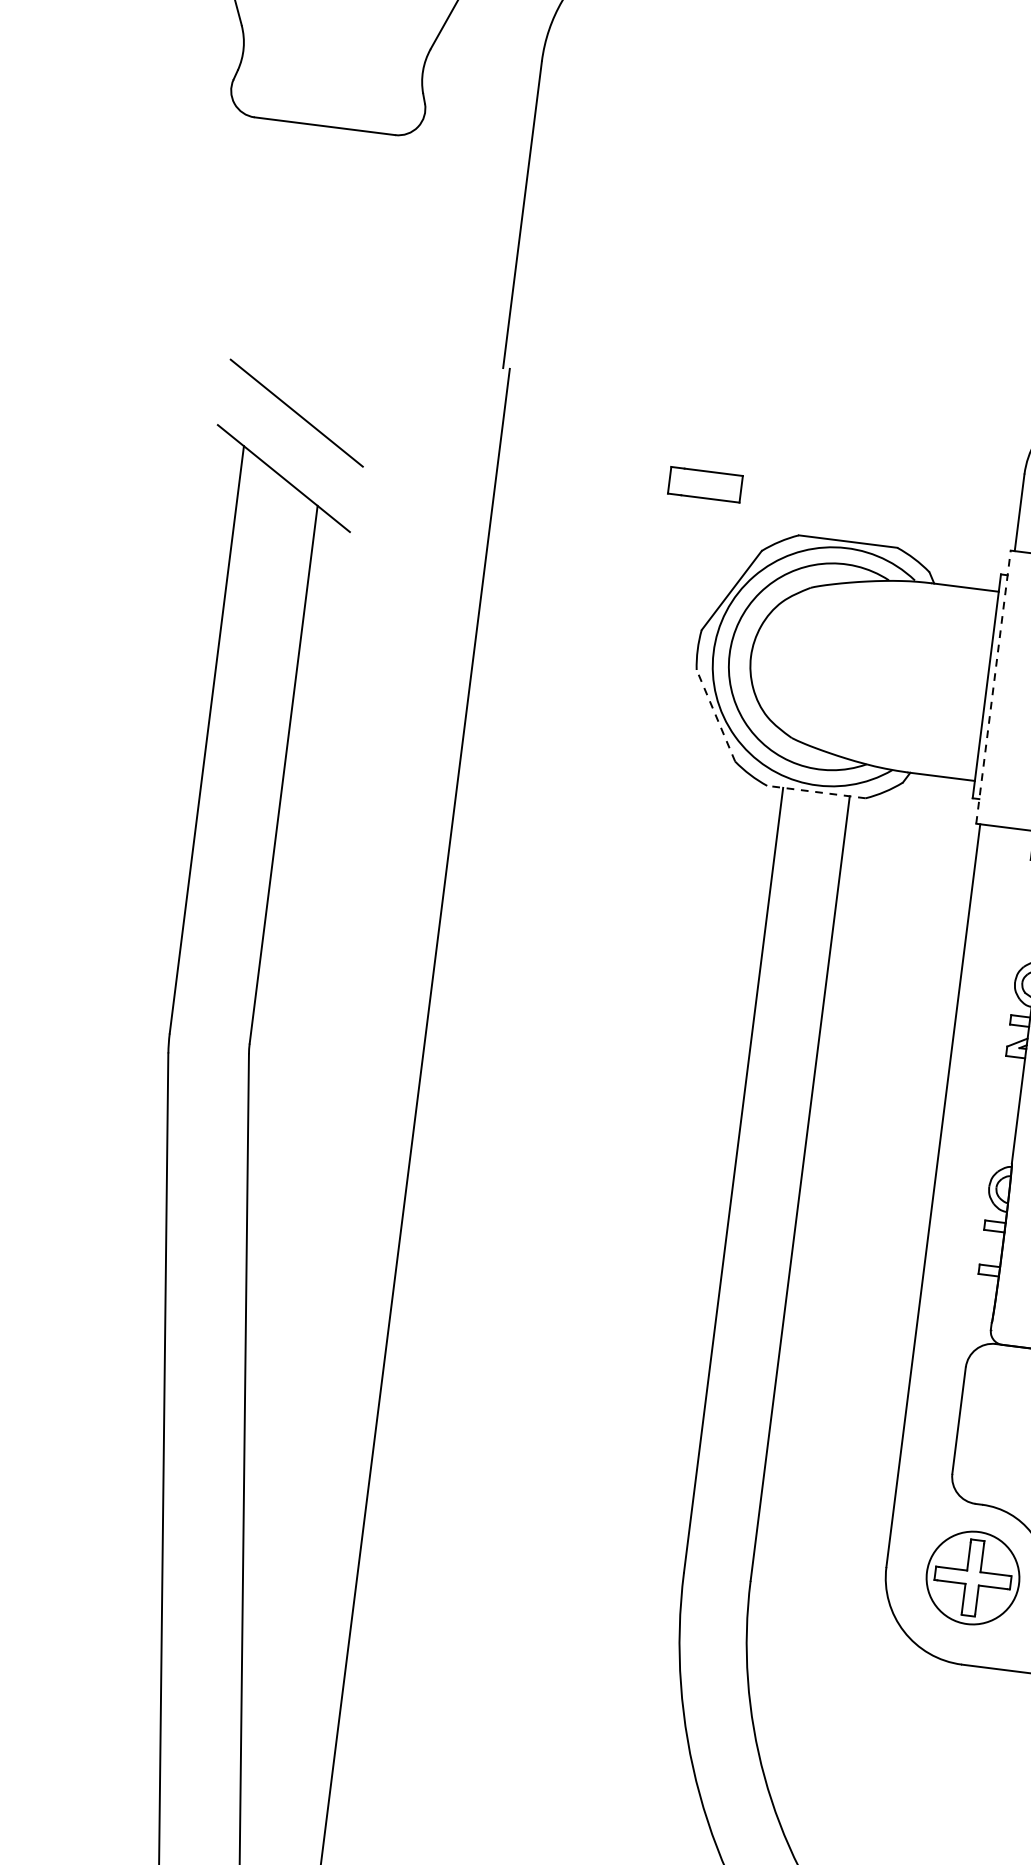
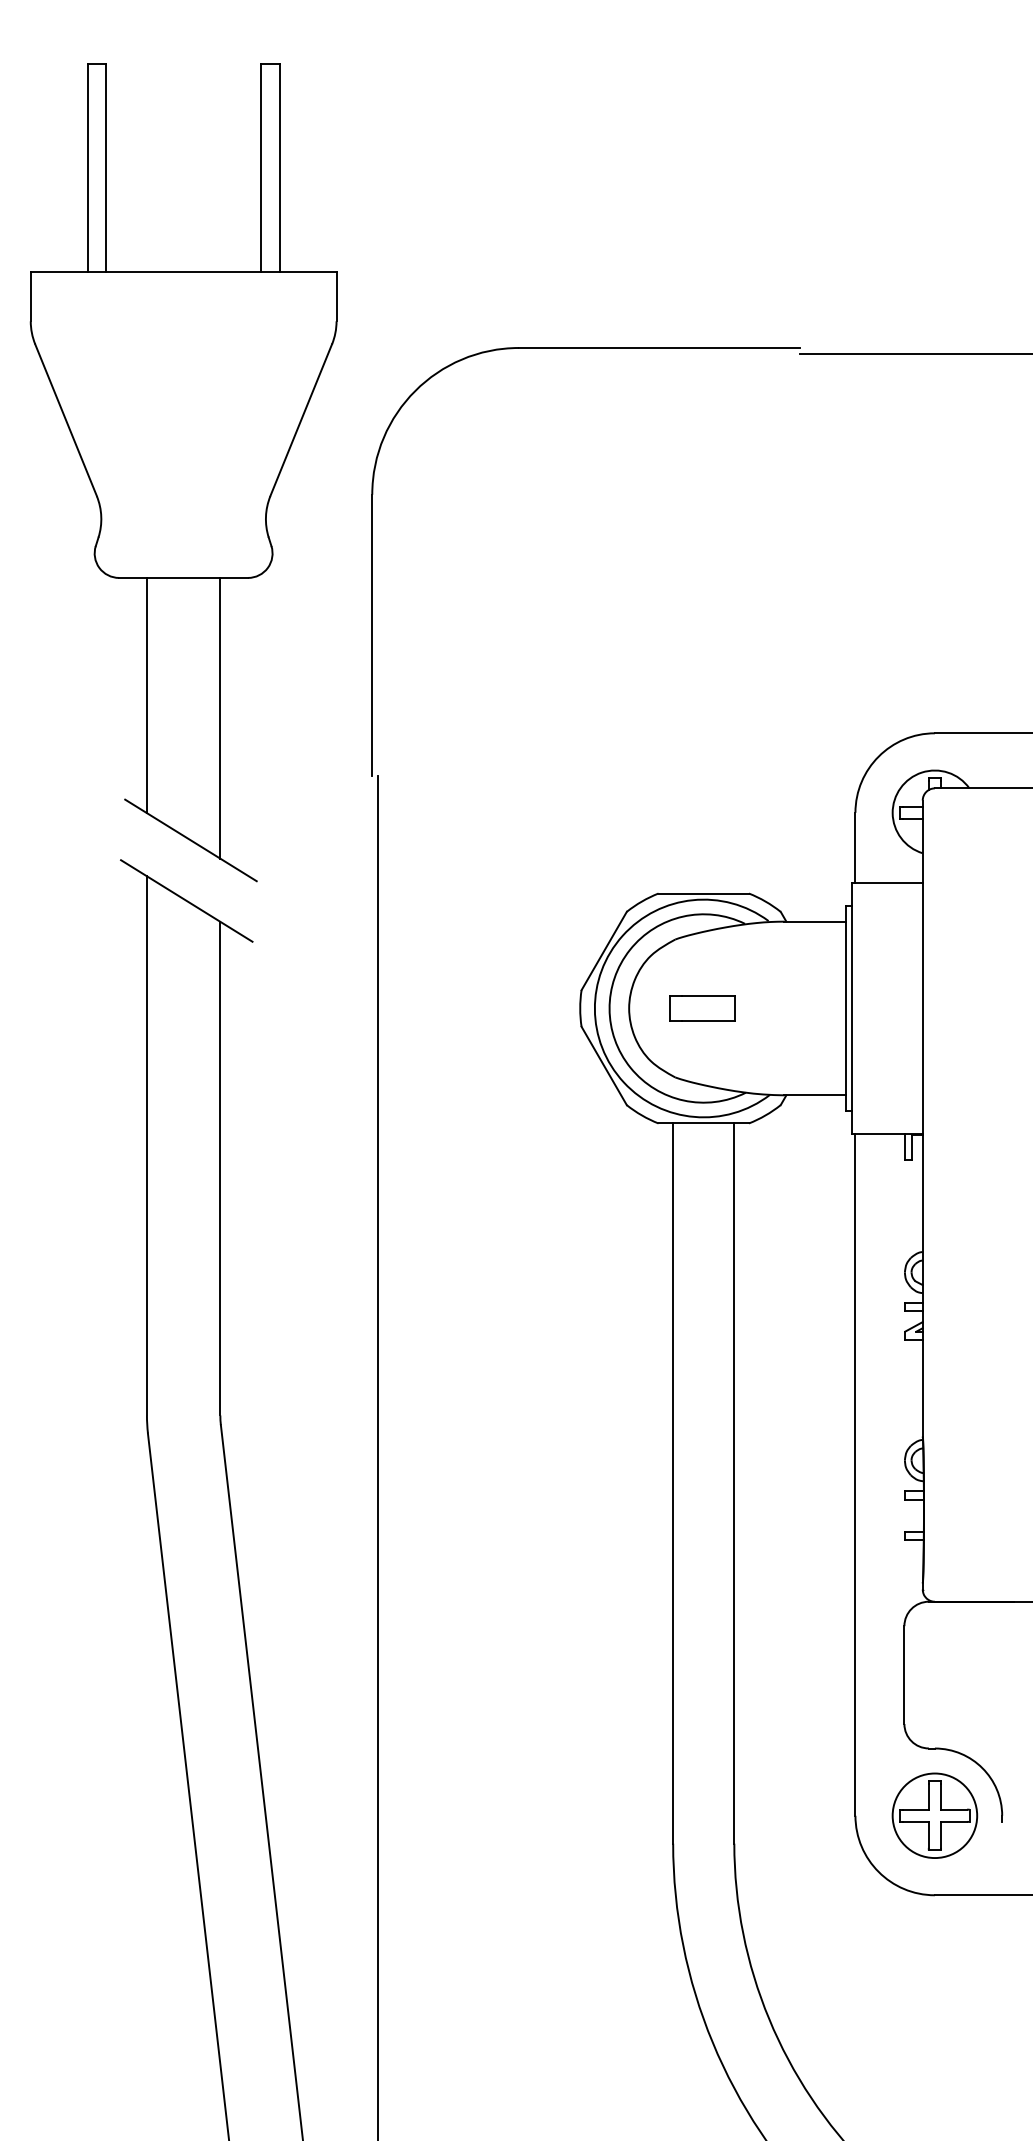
line: (268, 249) -> (146, 695), added
line: (345, 283) -> (220, 717), added
part: (705, 484) -> (702, 1008), moved
line: (993, 687) -> (851, 1008), dashed -> solid
line: (715, 715) -> (603, 1065), dashed -> solid
line: (816, 792) -> (703, 1123), dashed -> solid

